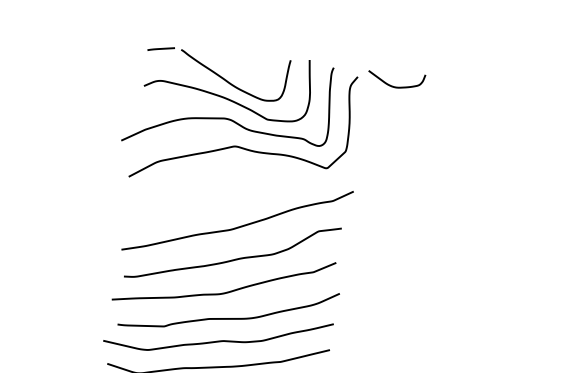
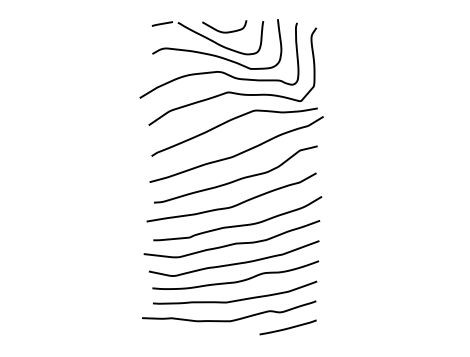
curve: (395, 85) -> (224, 31), moved
curve: (233, 183) -> (230, 121), added

